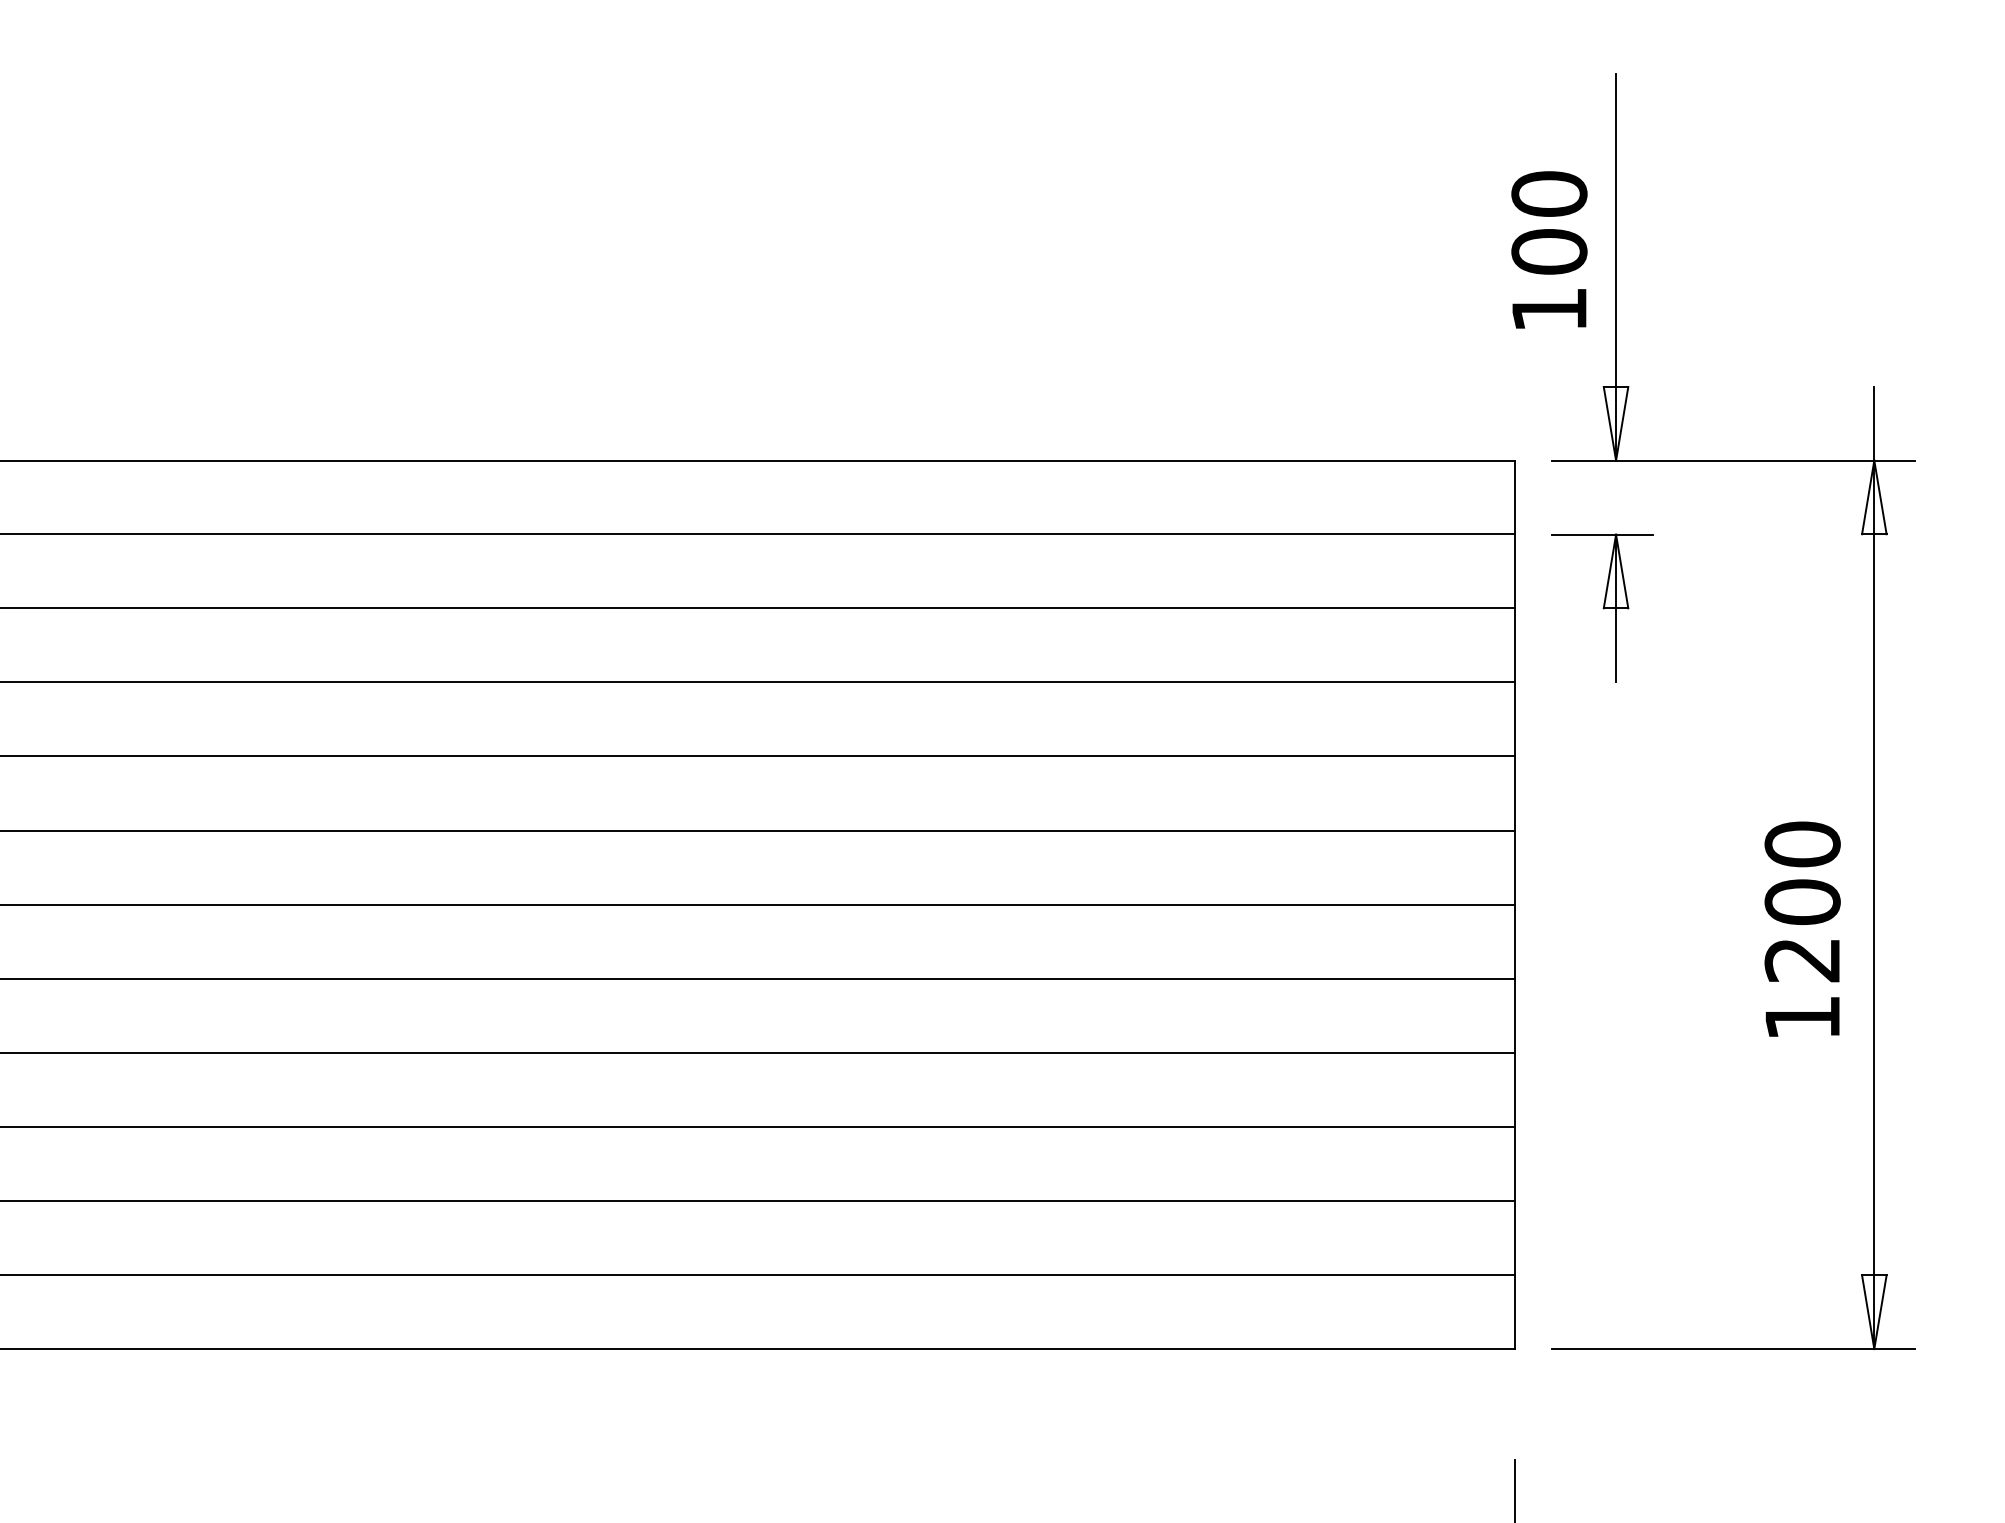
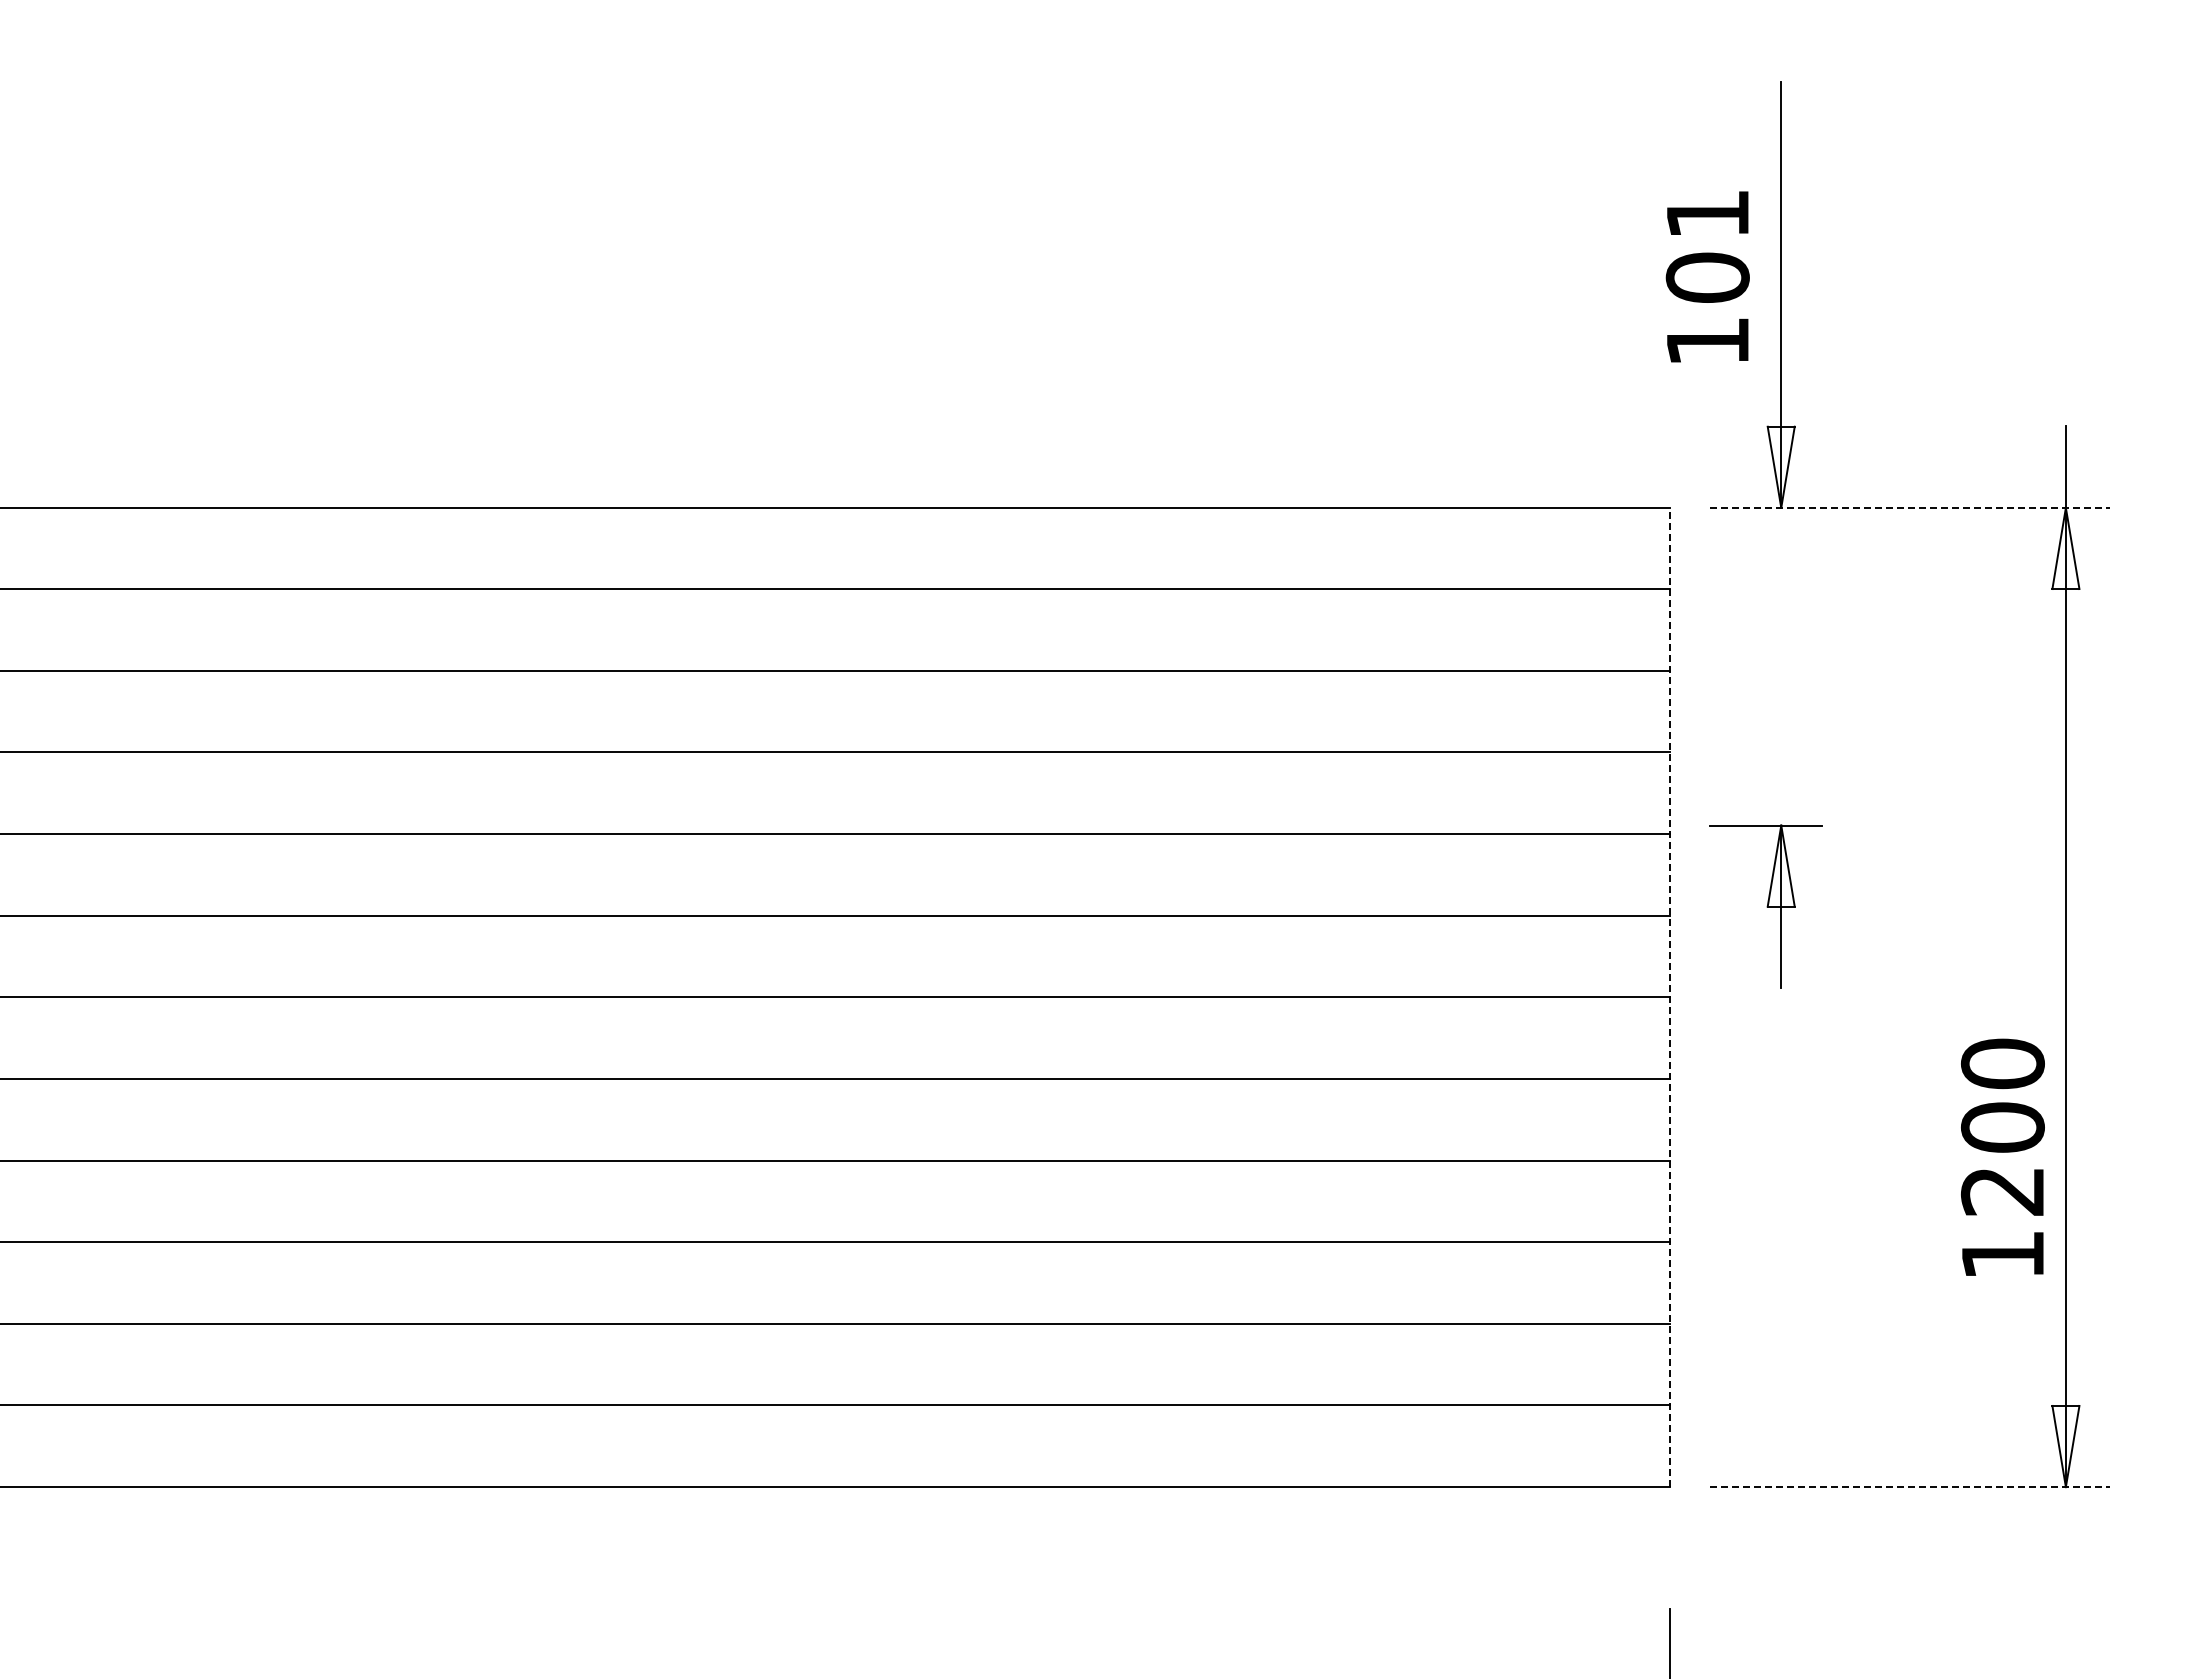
text: (1549, 194) -> (1707, 214), 100 -> 101
line: (1733, 460) -> (1910, 507), solid -> dashed
part: (1601, 608) -> (1765, 906), moved
line: (1514, 904) -> (1669, 997), solid -> dashed
text: (1802, 928) -> (2002, 1156), moved
line: (1733, 1349) -> (1910, 1487), solid -> dashed

